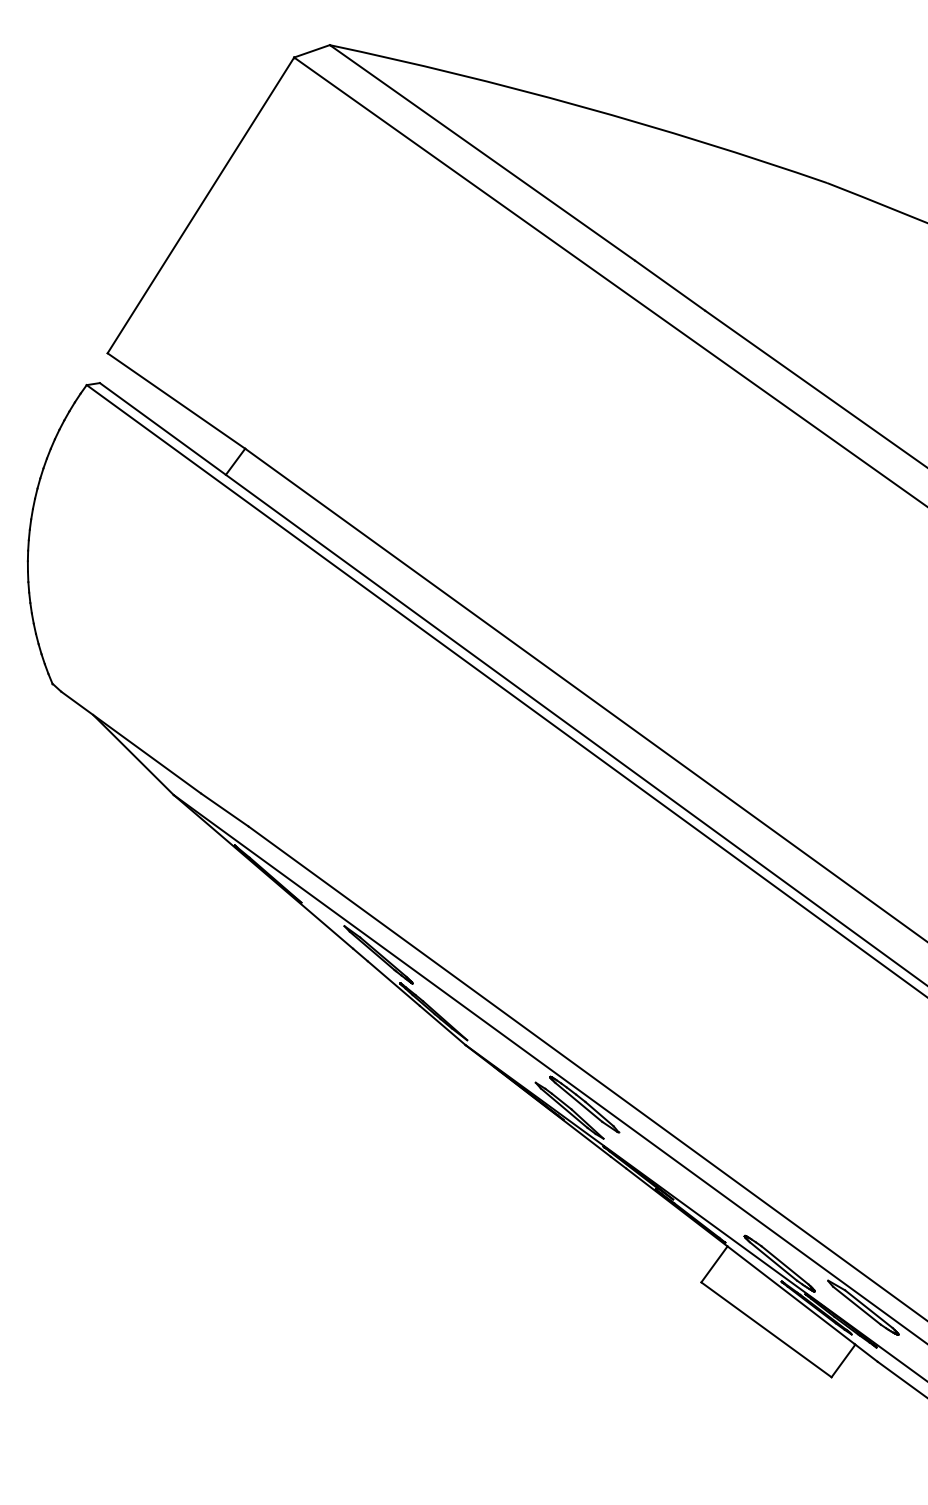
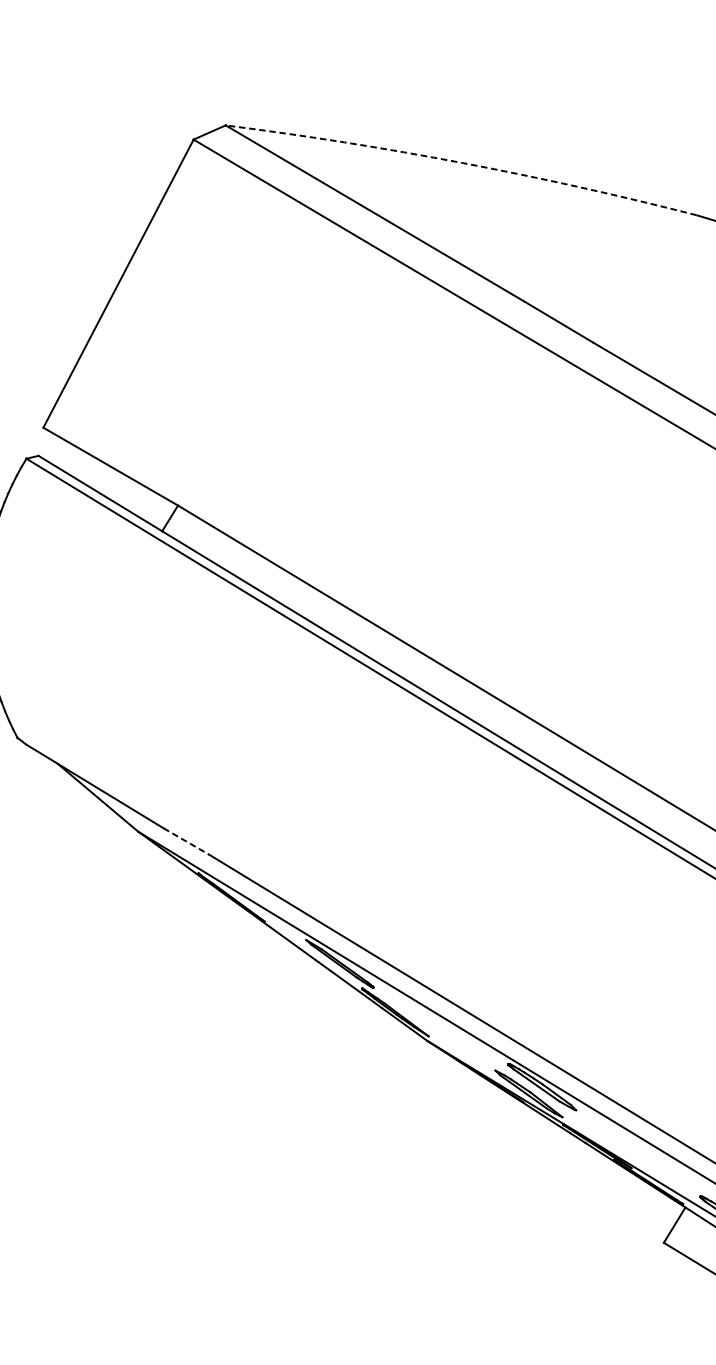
arc: (580, 106) -> (462, 163), solid -> dashed
line: (224, 810) -> (186, 842), solid -> dashed

